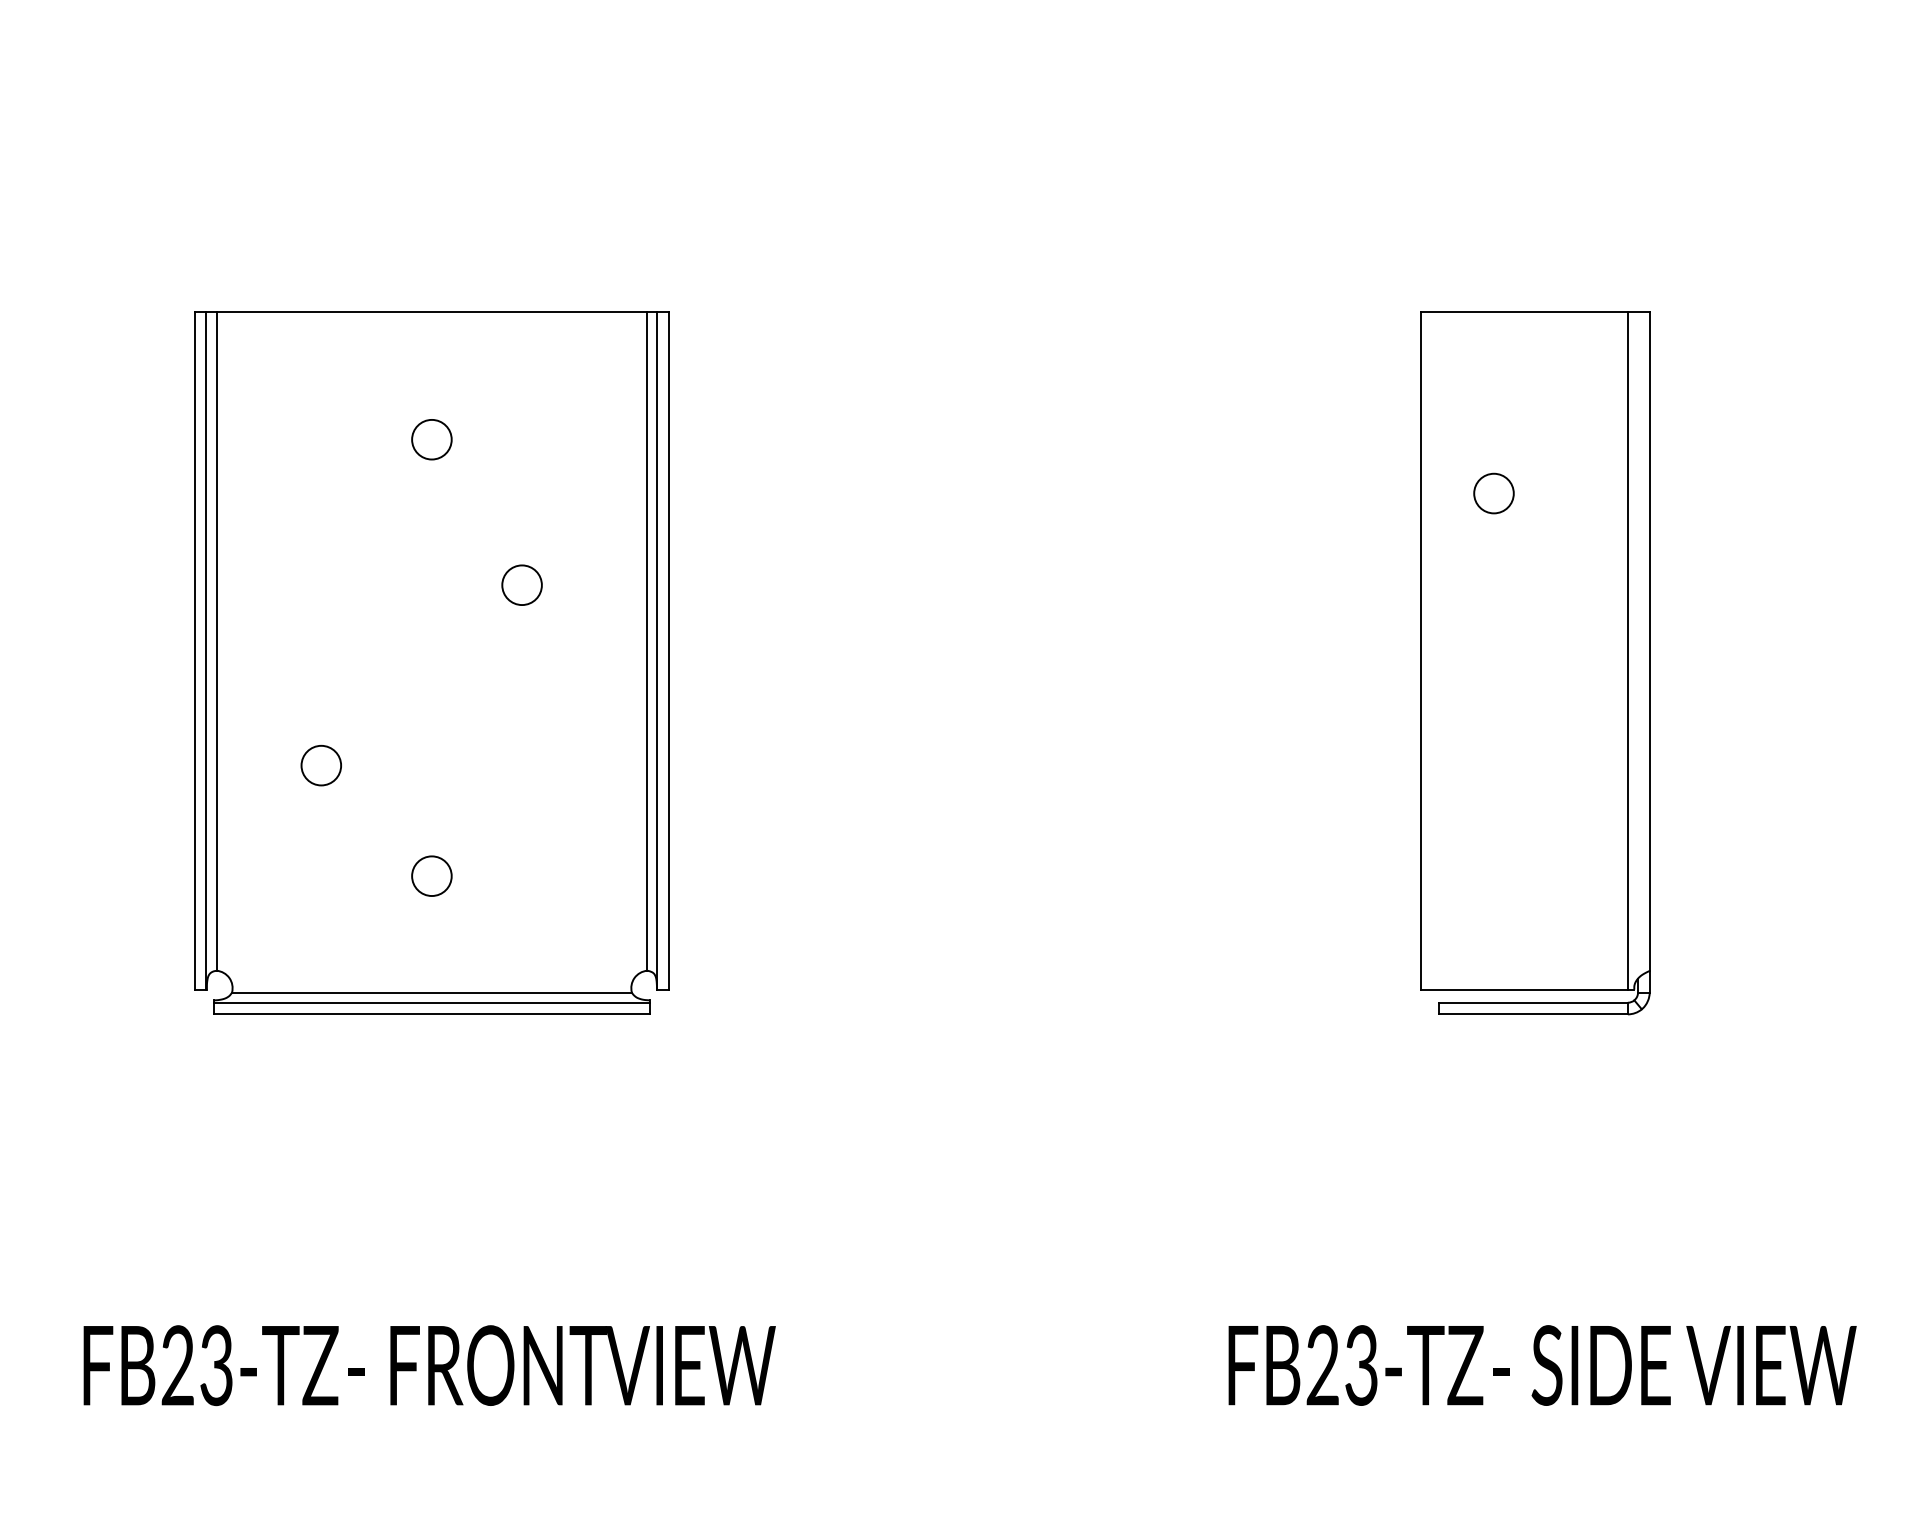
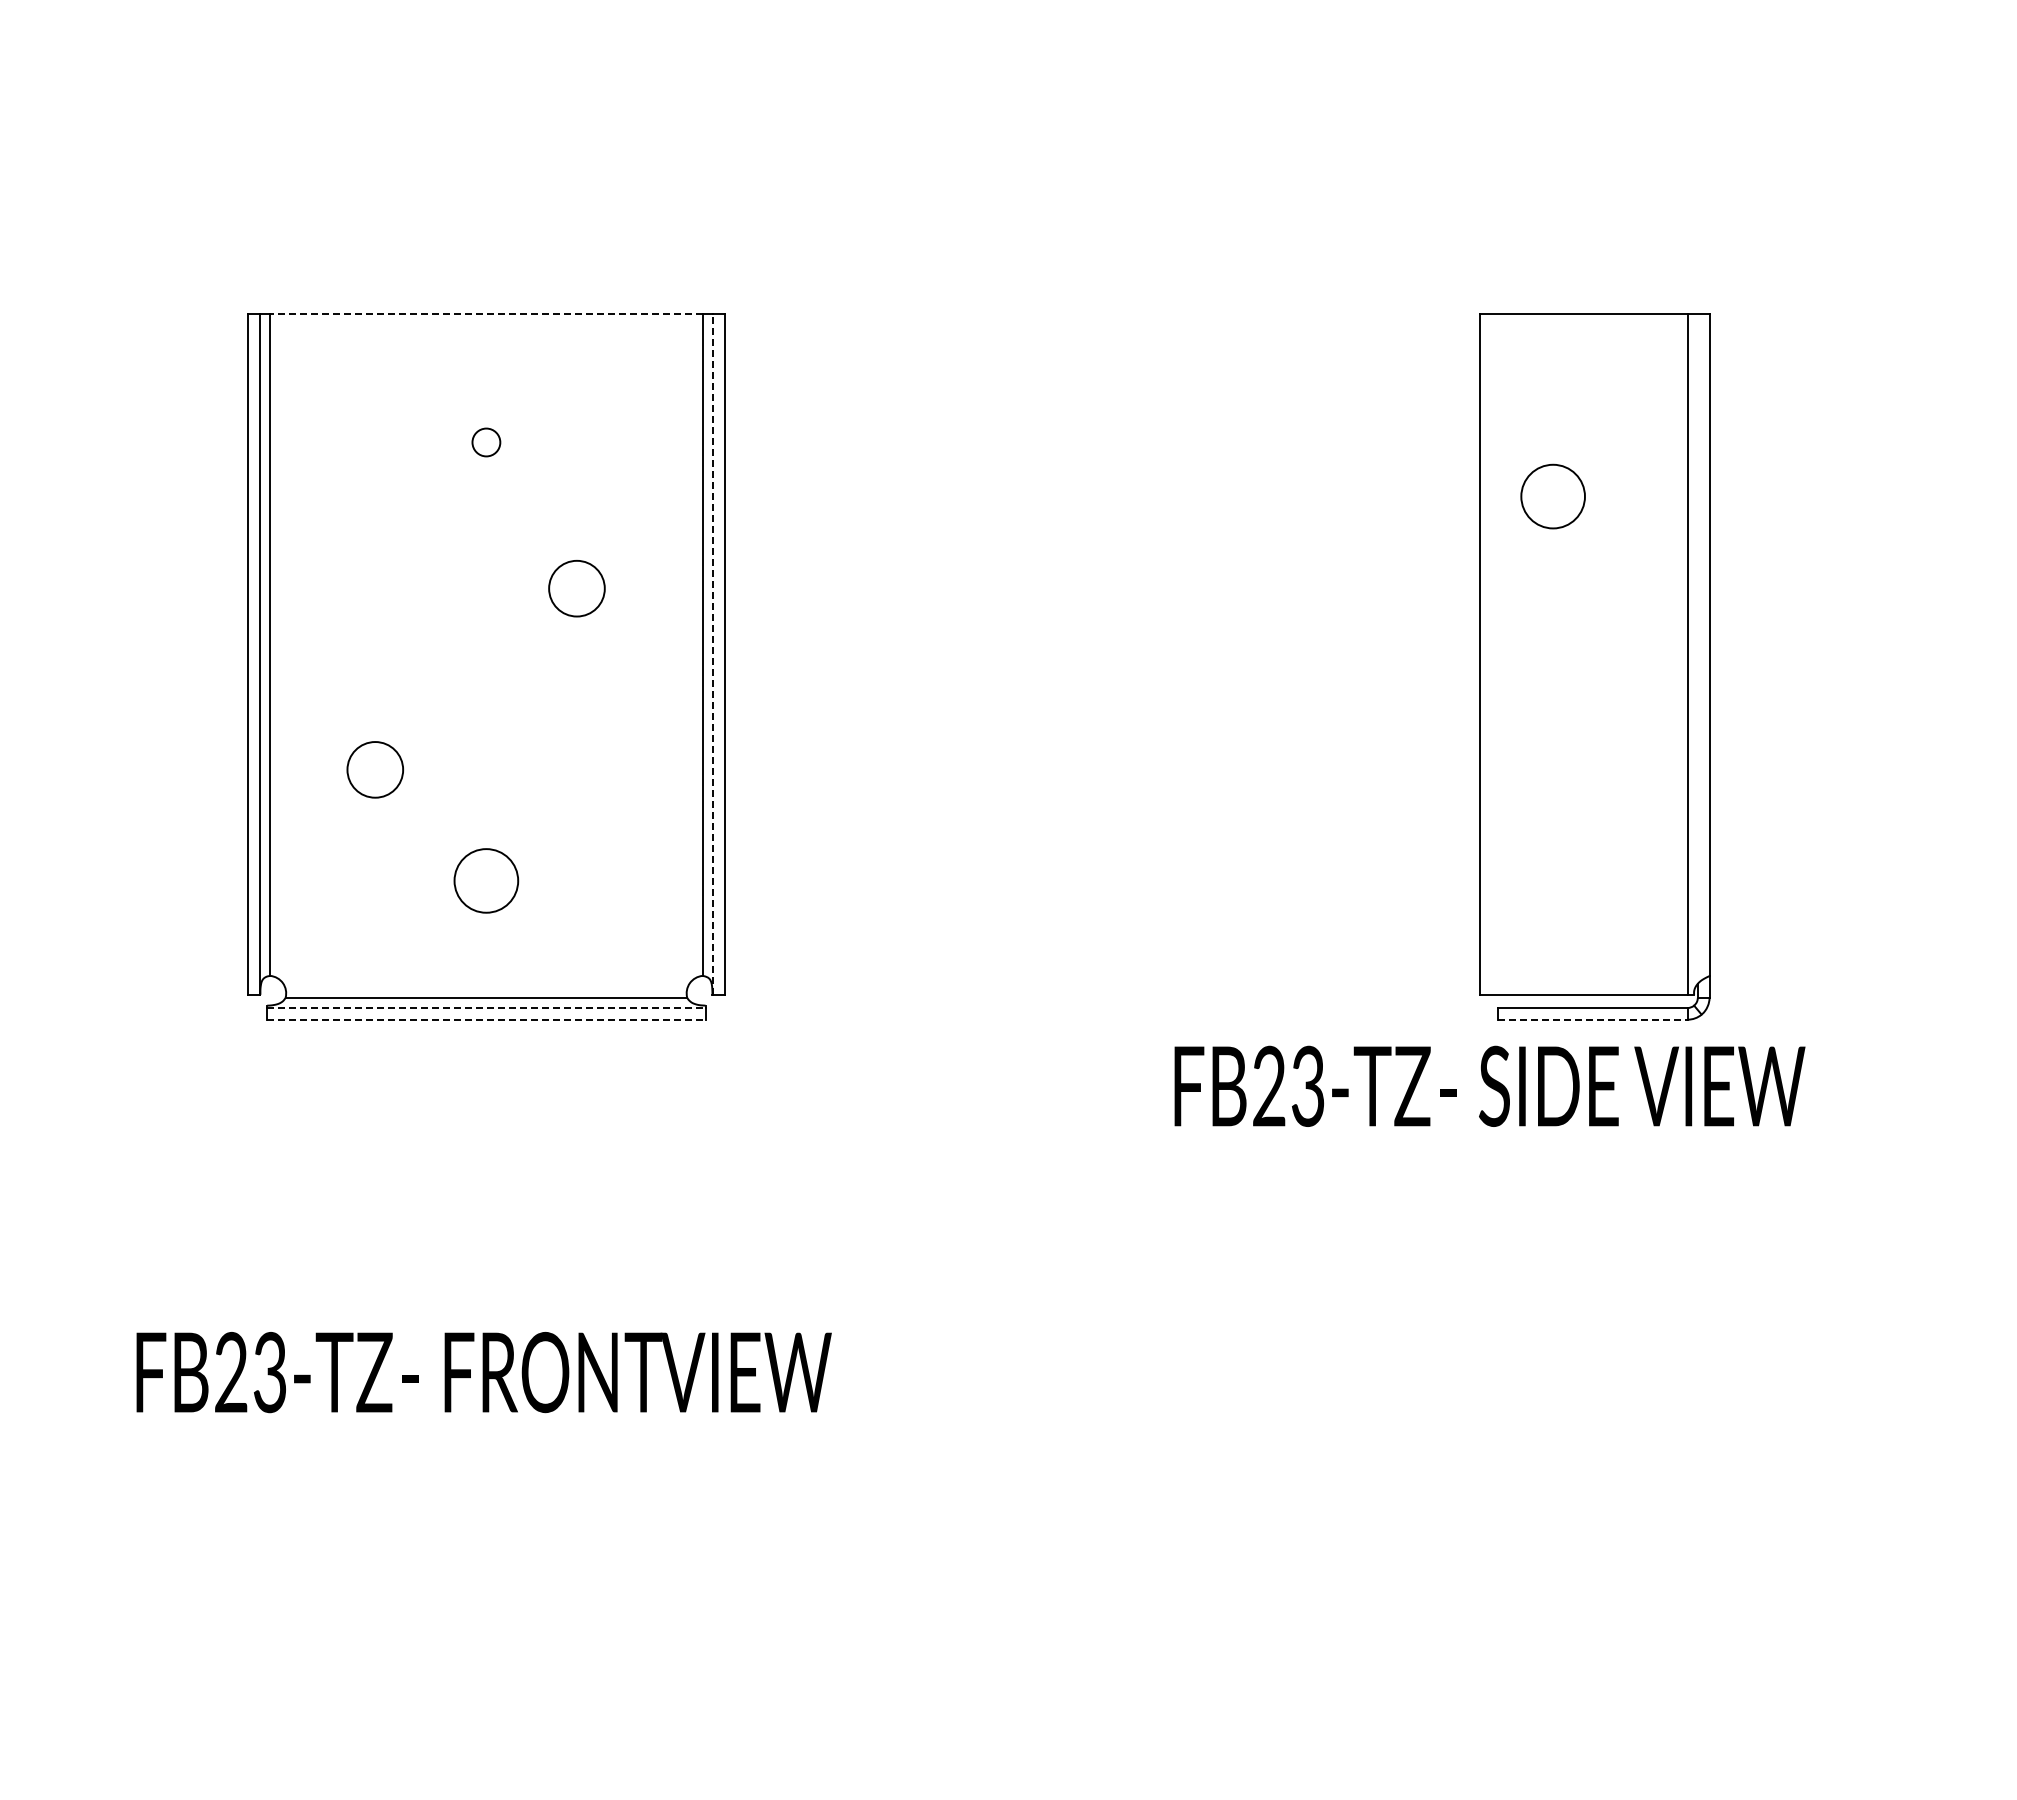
line: (431, 311) -> (485, 313), solid -> dashed
circle: (432, 439) -> (486, 442), size x0.7
circle: (1494, 493) -> (1553, 496), size x1.6
circle: (521, 585) -> (576, 588), size x1.4
line: (657, 649) -> (712, 653), solid -> dashed
circle: (321, 765) -> (375, 769), size x1.4
circle: (432, 875) -> (486, 880), size x1.6
line: (432, 1003) -> (486, 1008), solid -> dashed
line: (432, 1014) -> (486, 1019), solid -> dashed
line: (1533, 1014) -> (1592, 1019), solid -> dashed
text: (1542, 1364) -> (1489, 1085), moved

